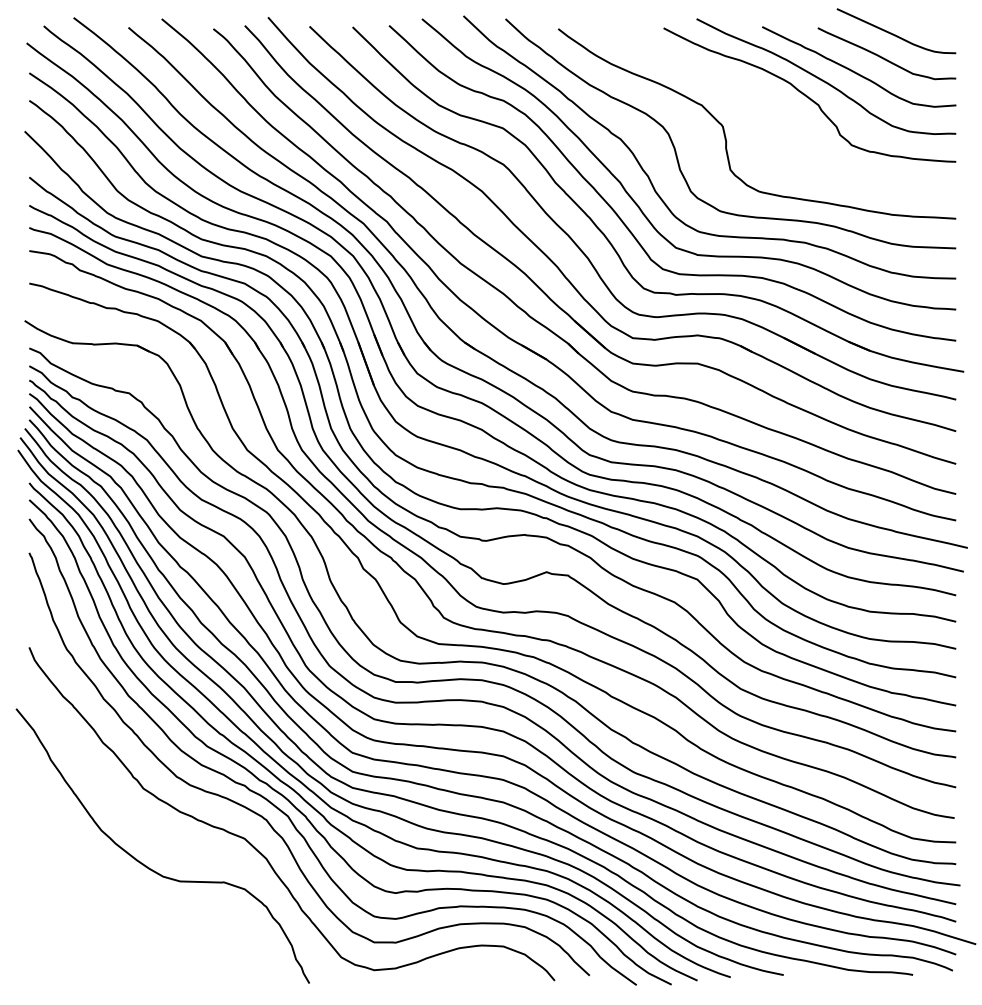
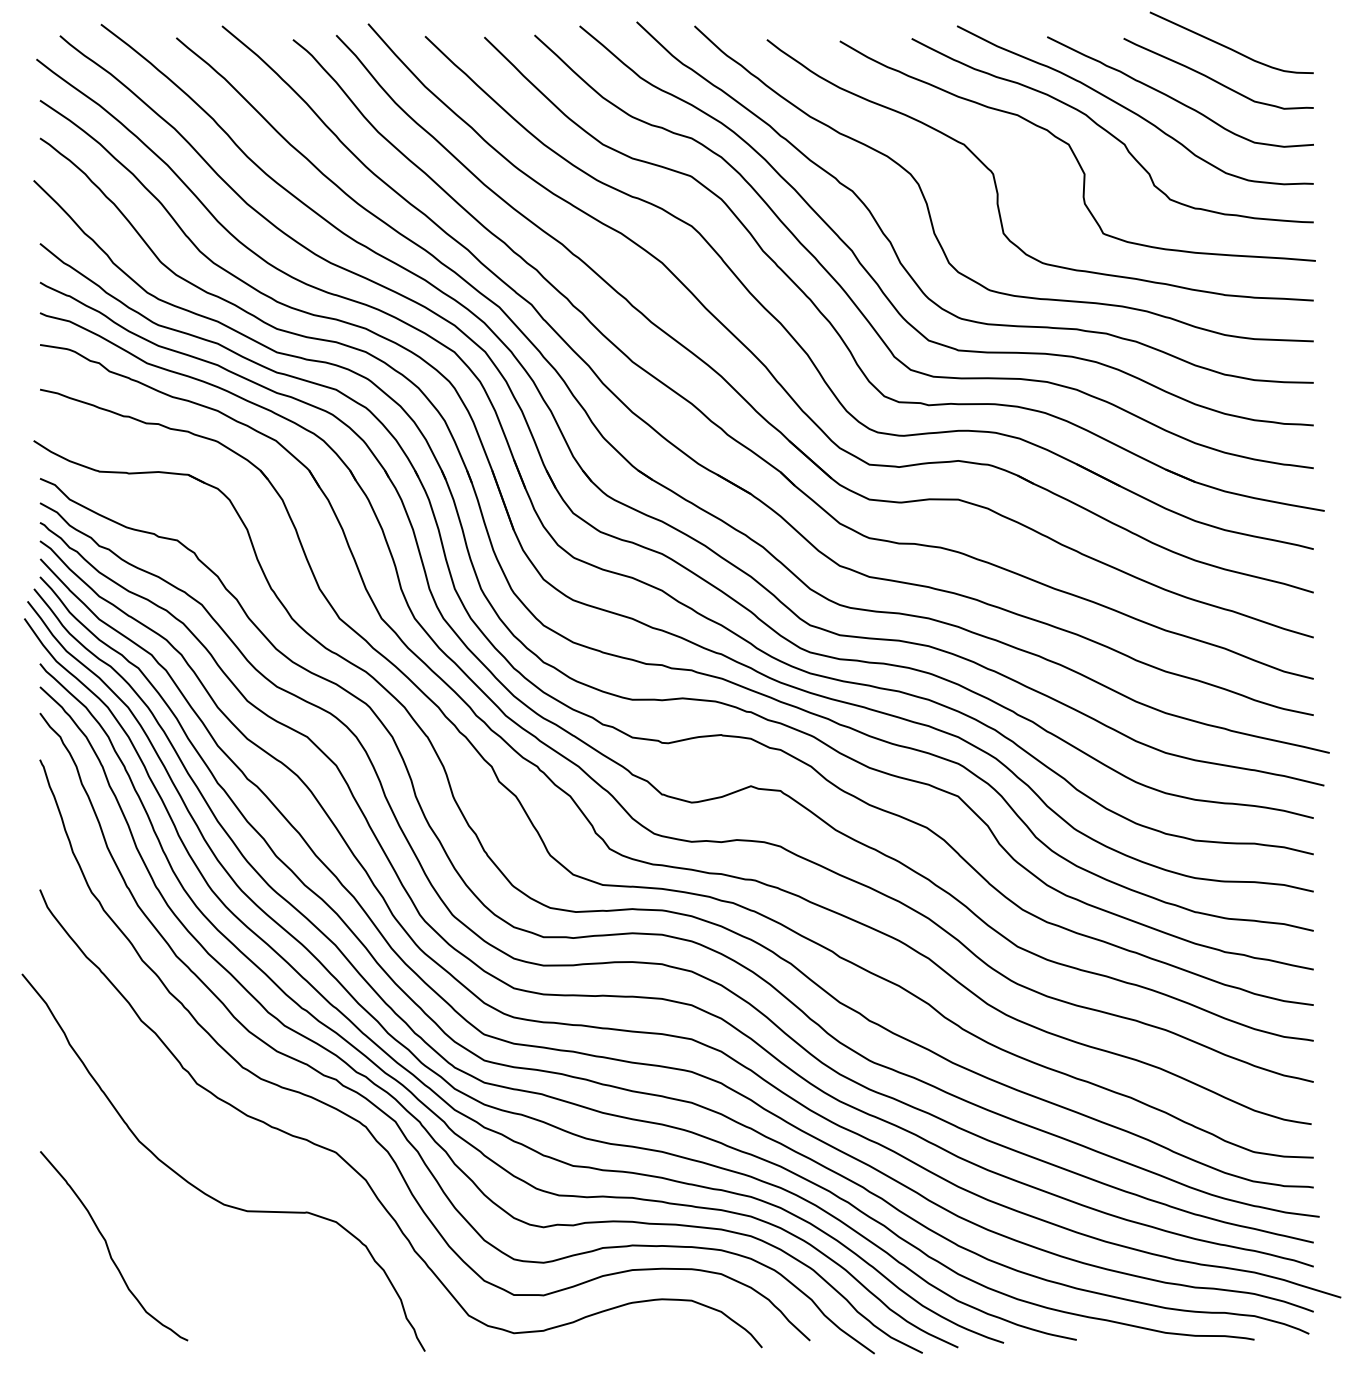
curve: (782, 110) -> (1074, 152), added
curve: (79, 909) -> (109, 1249), added

